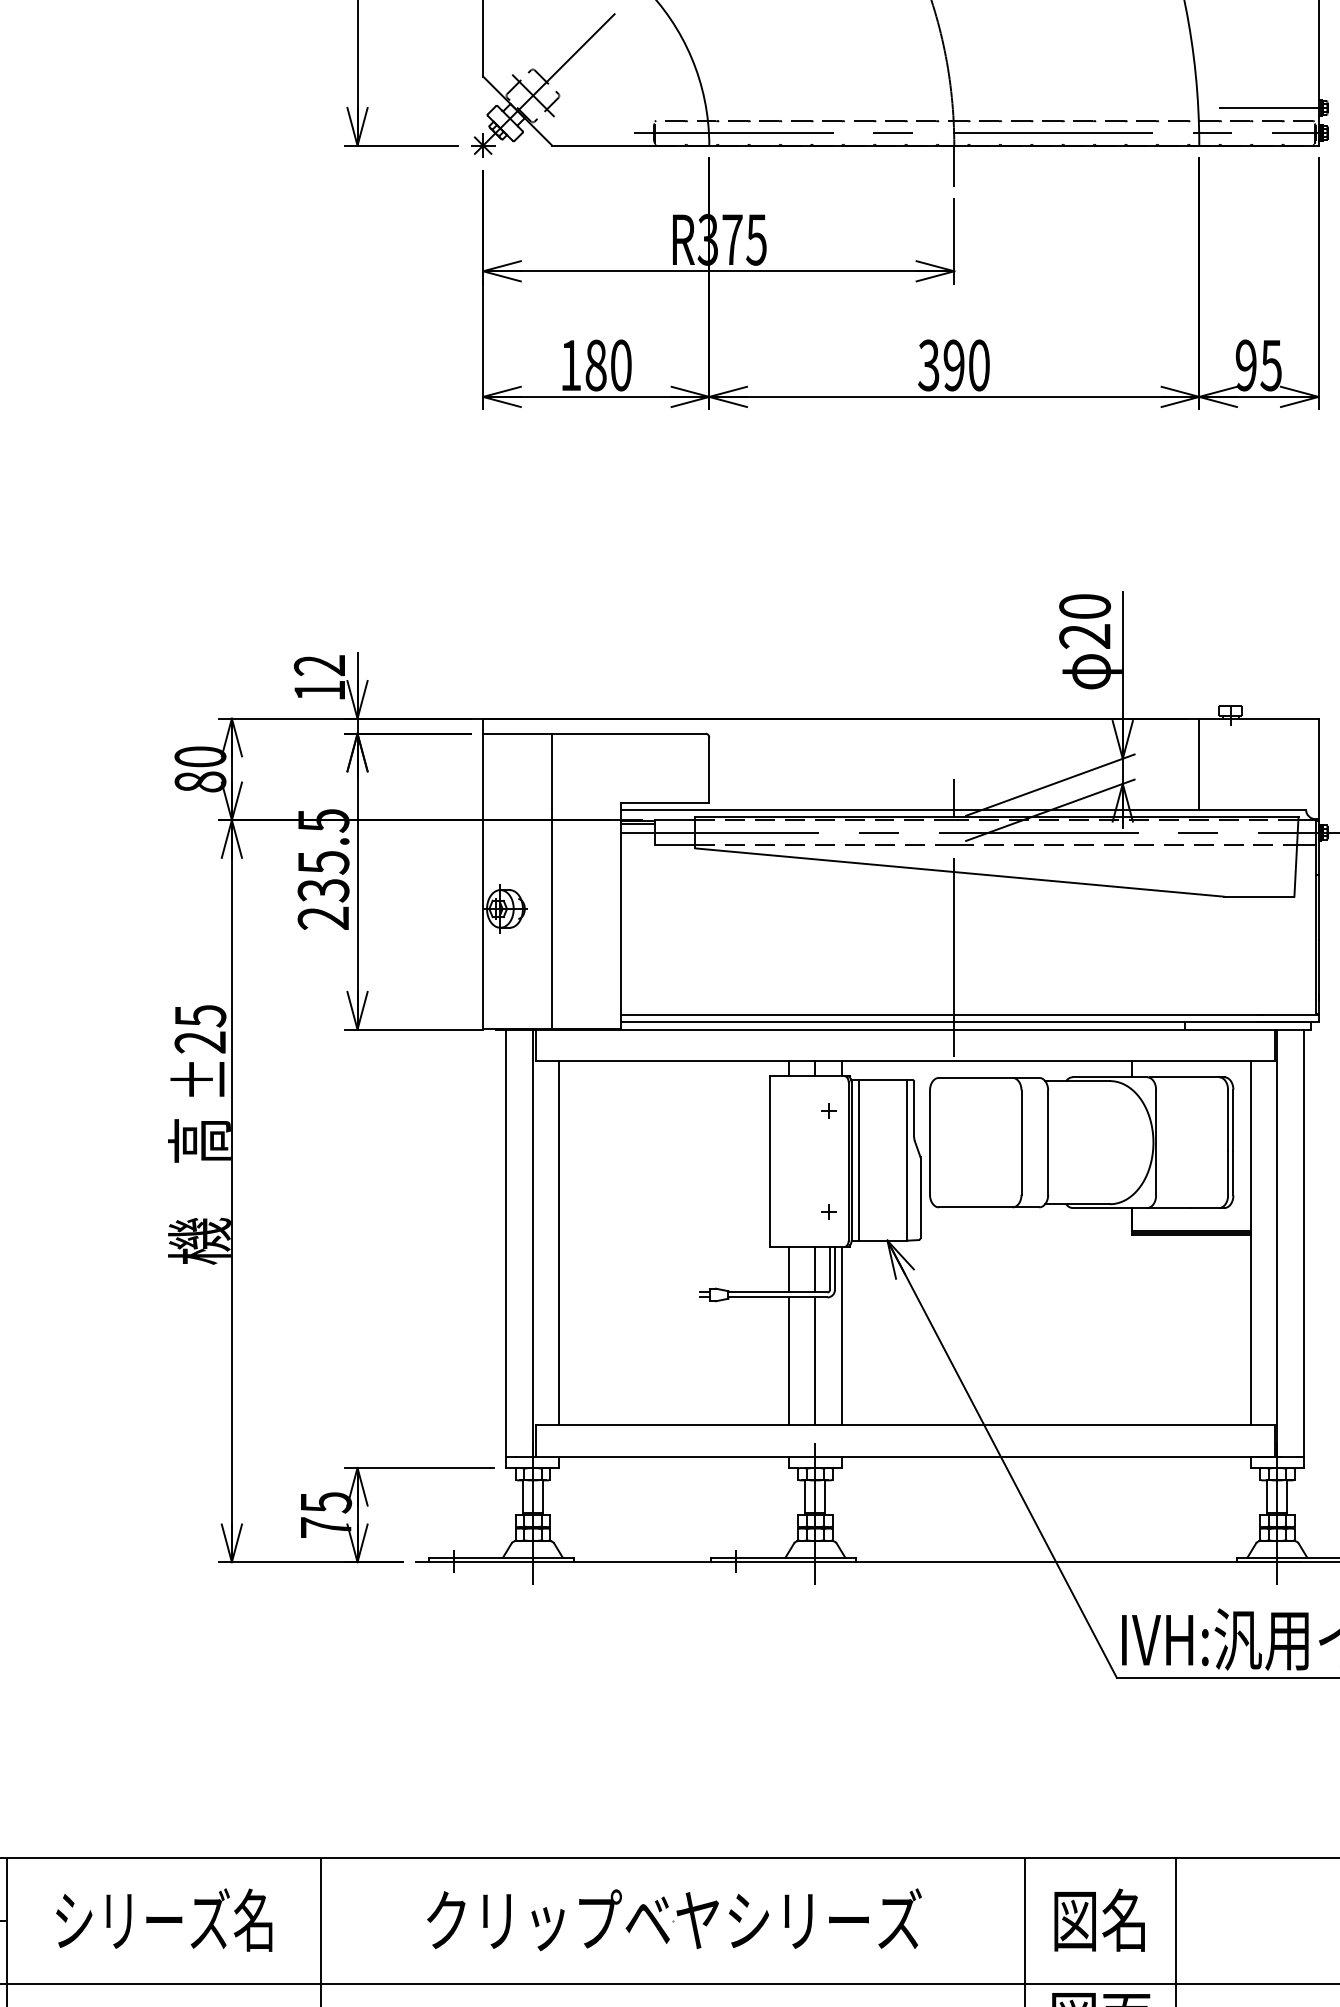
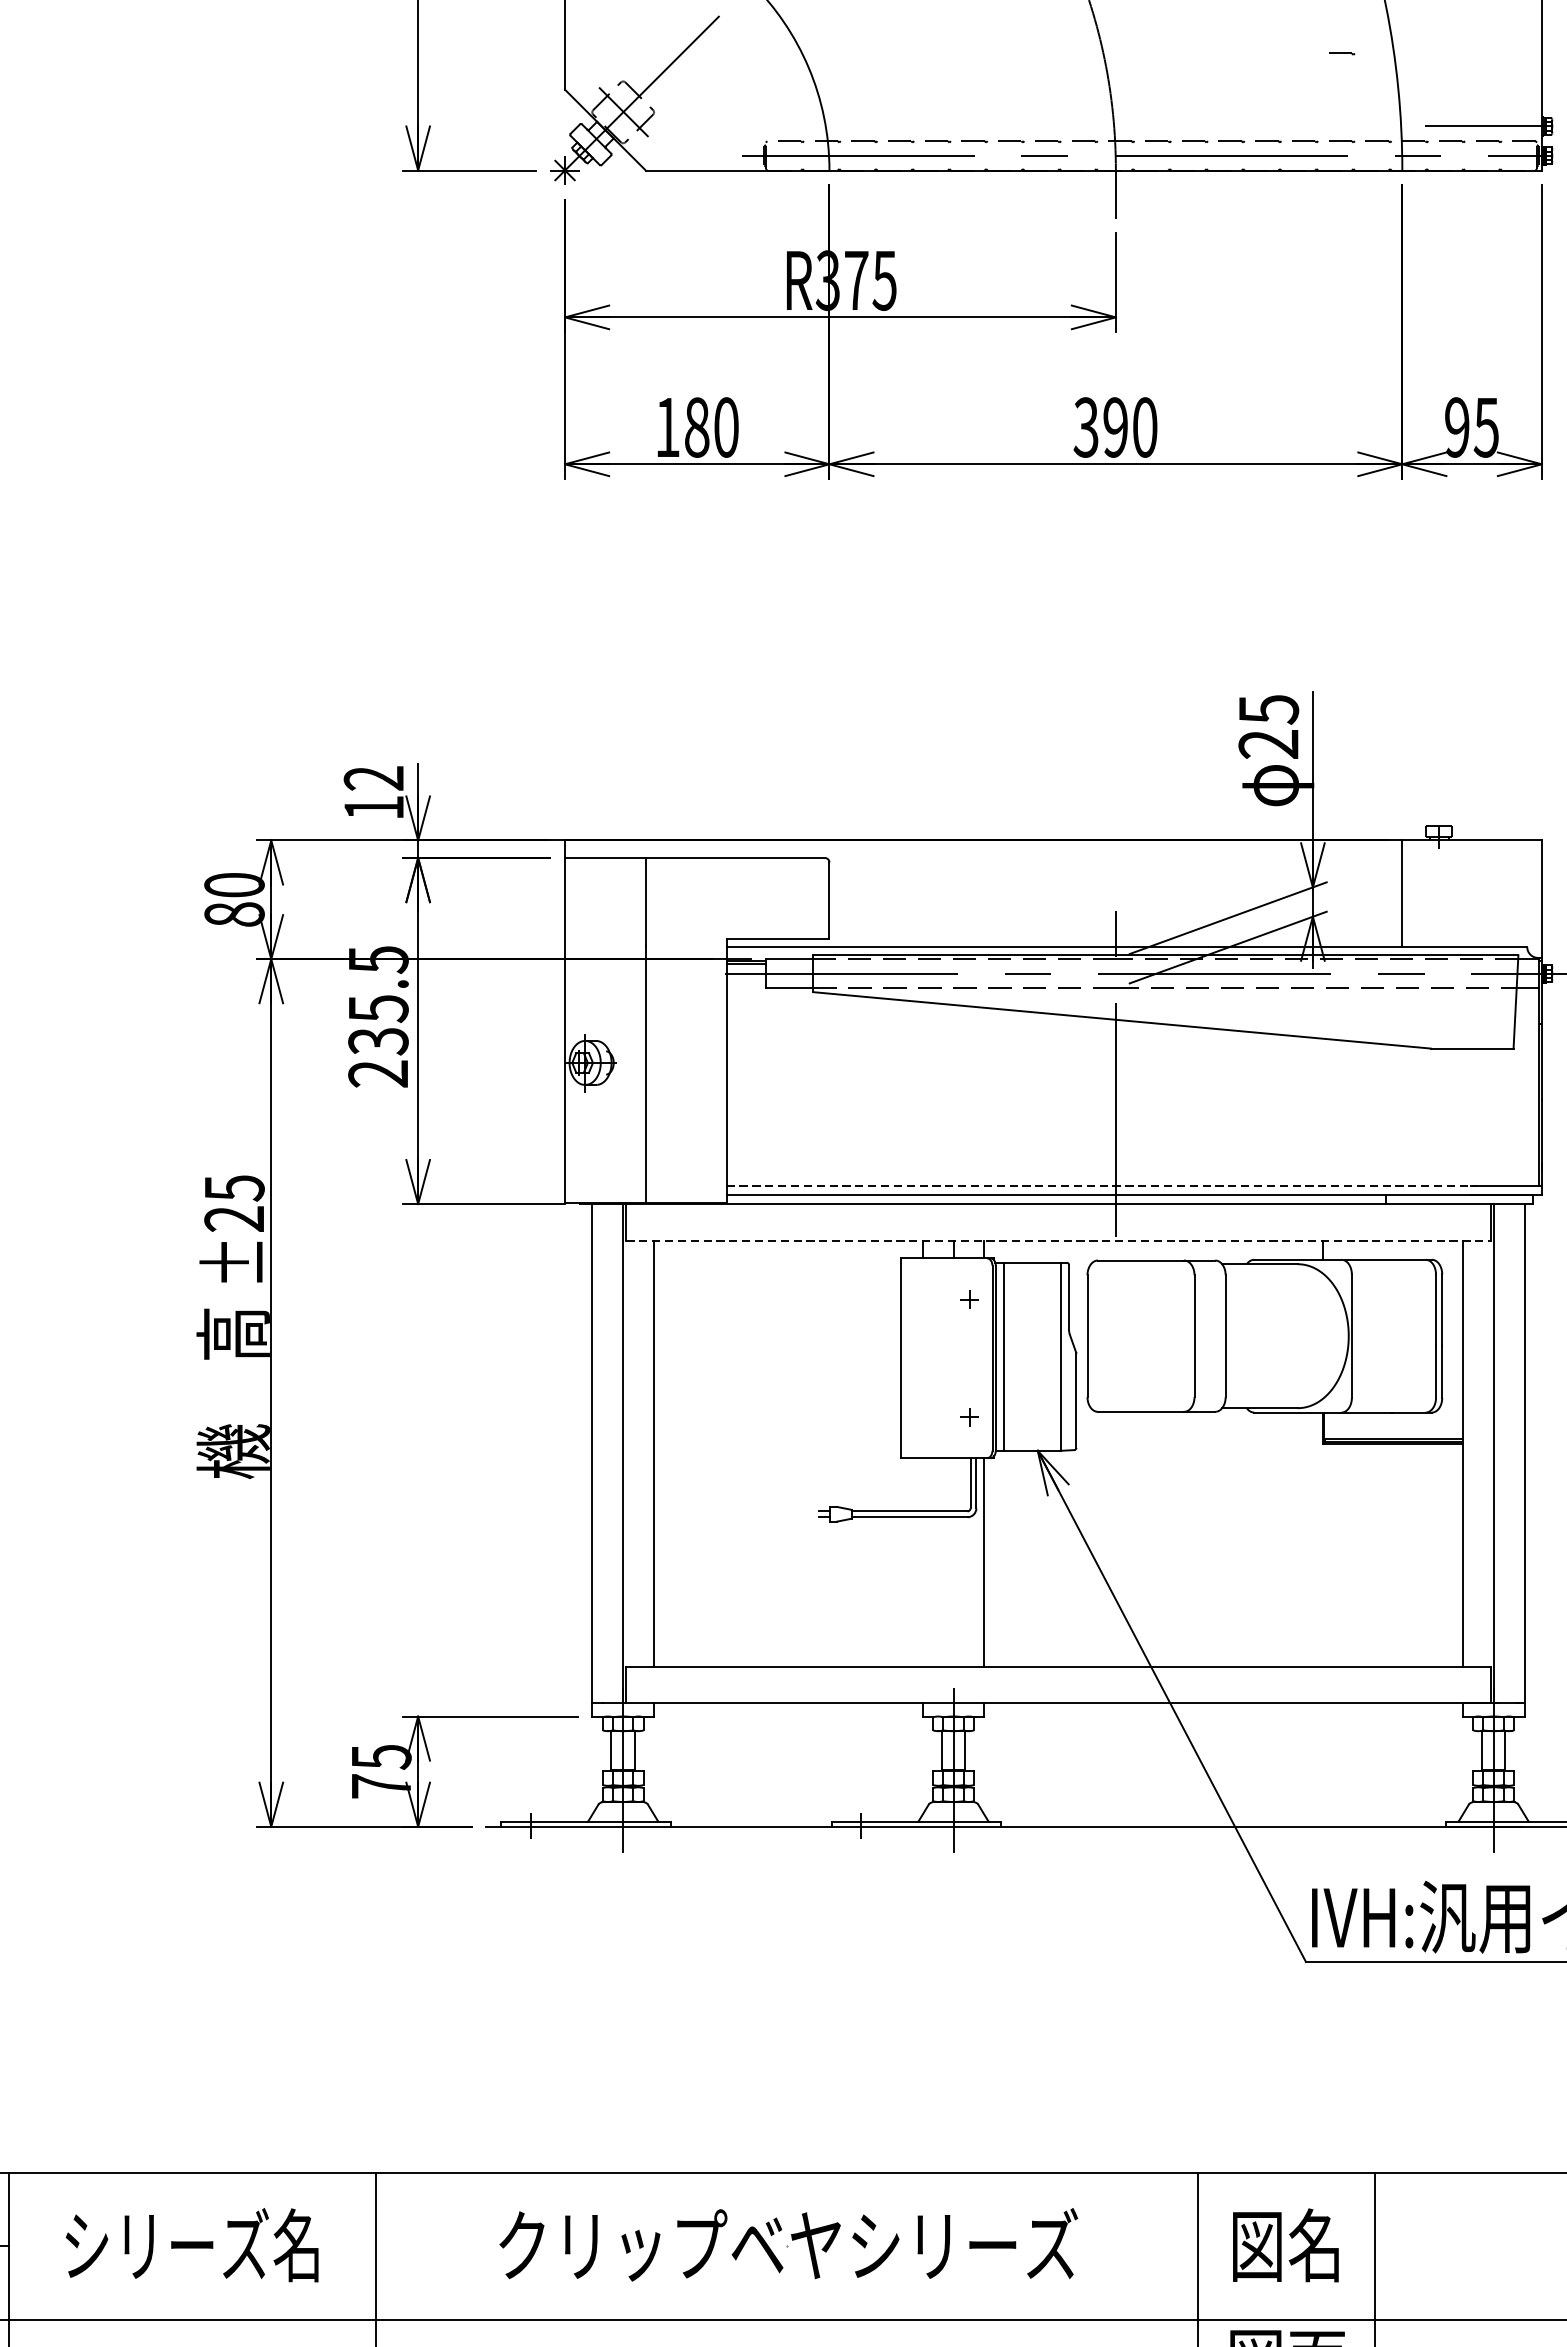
line: (1147, 46) -> (1341, 54), added
text: (1084, 606) -> (1268, 709), 20 -> 25
line: (942, 1014) -> (1102, 1186), solid -> dashed
line: (905, 1060) -> (1058, 1240), solid -> dashed
line: (788, 1269) -> (922, 1484), removed
line: (815, 1269) -> (953, 1484), removed
line: (815, 1360) -> (953, 1590), removed
line: (788, 1361) -> (922, 1592), removed

